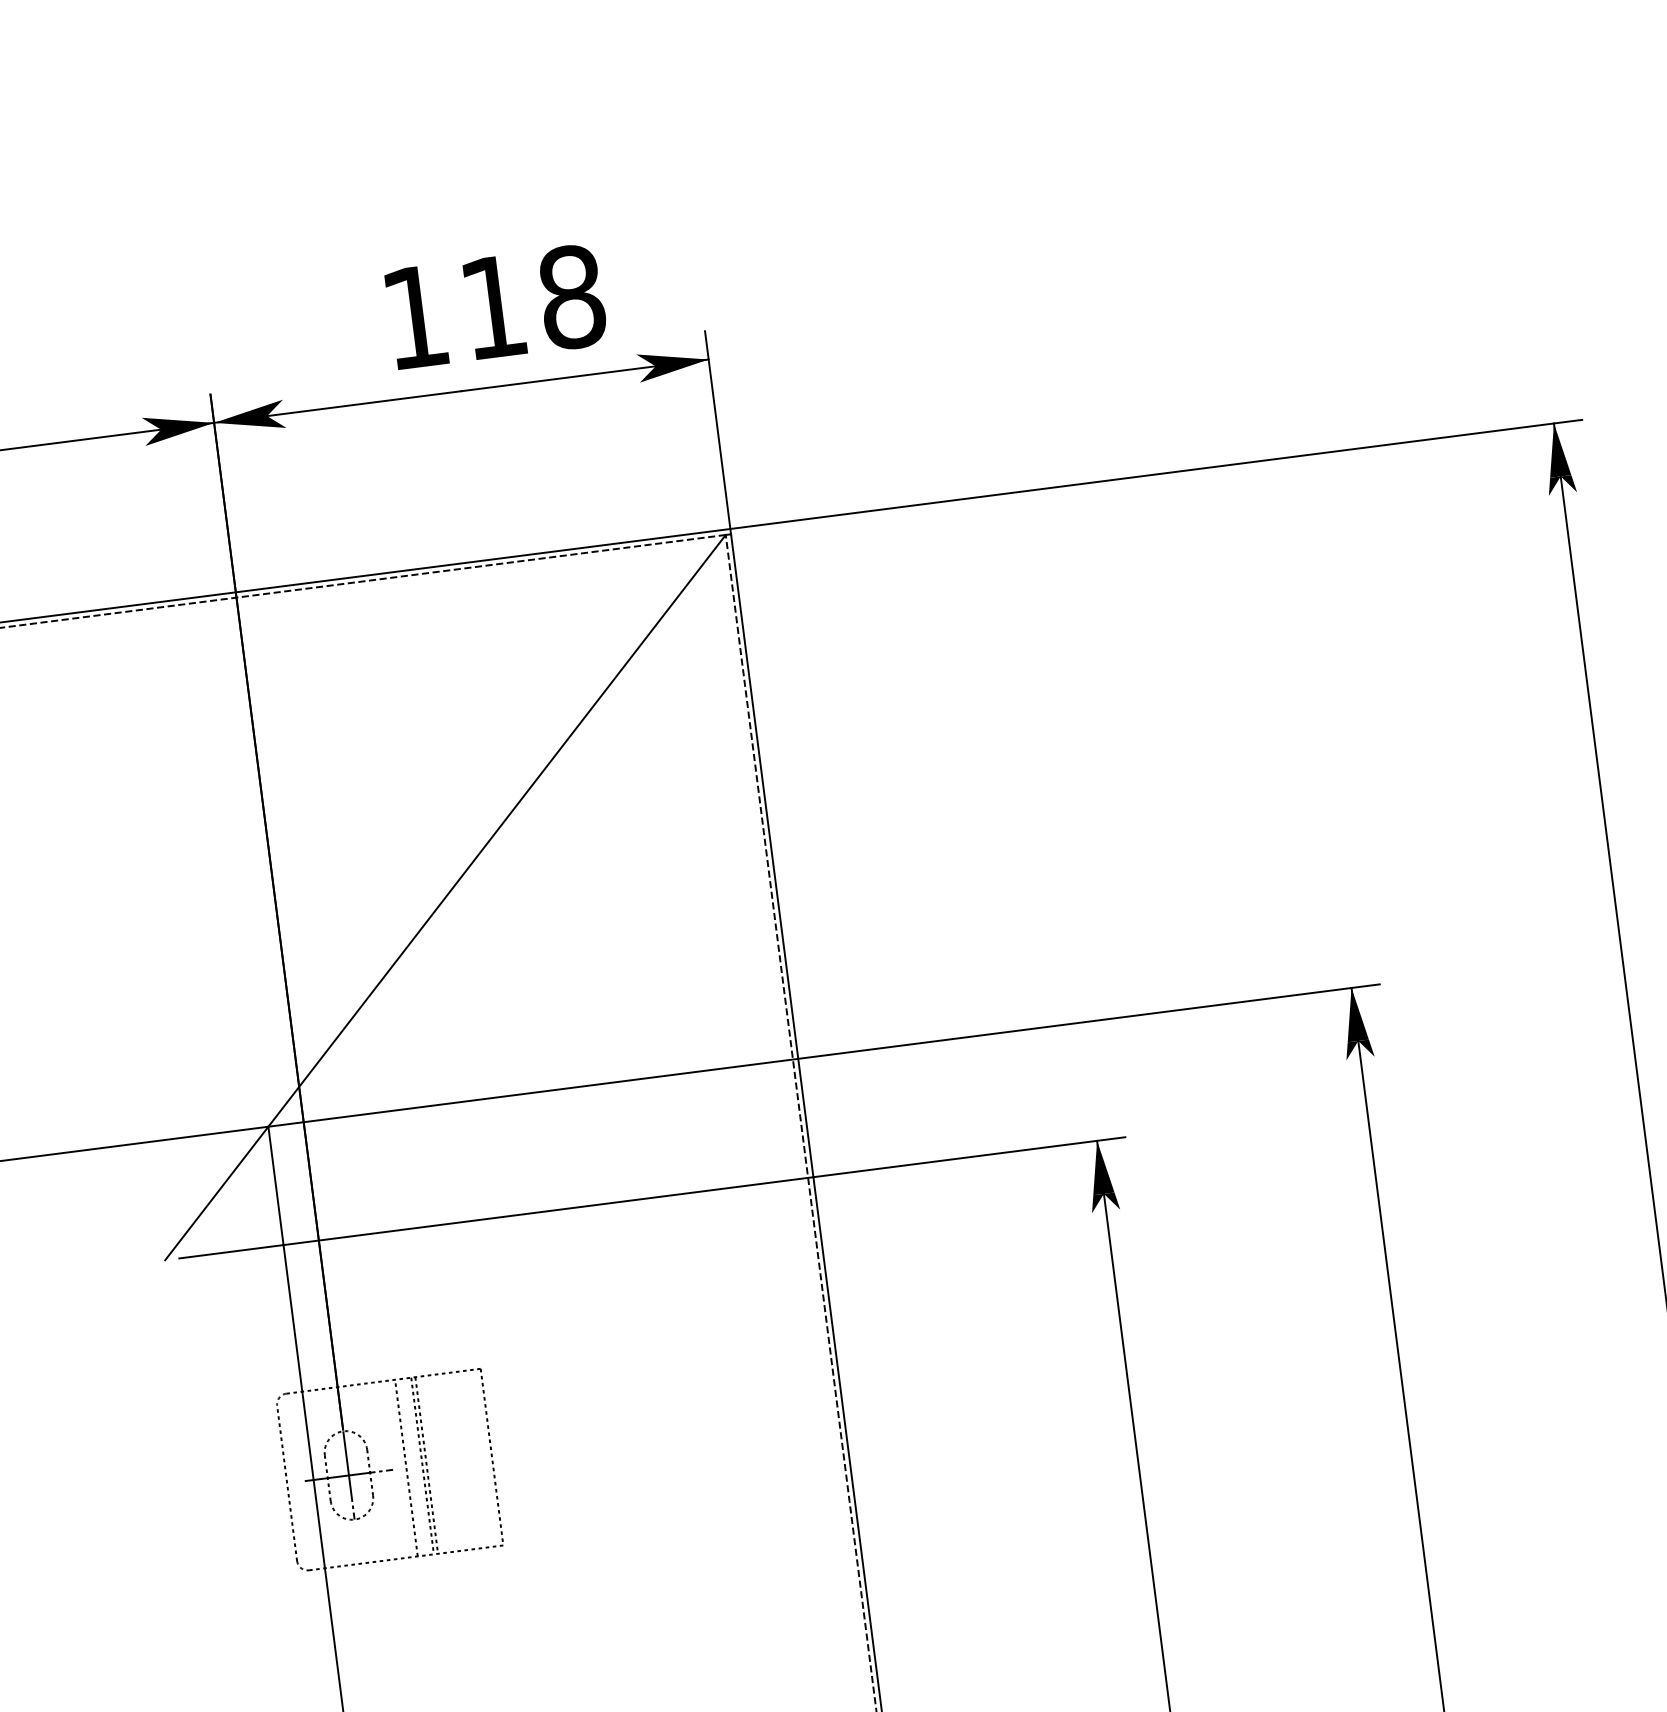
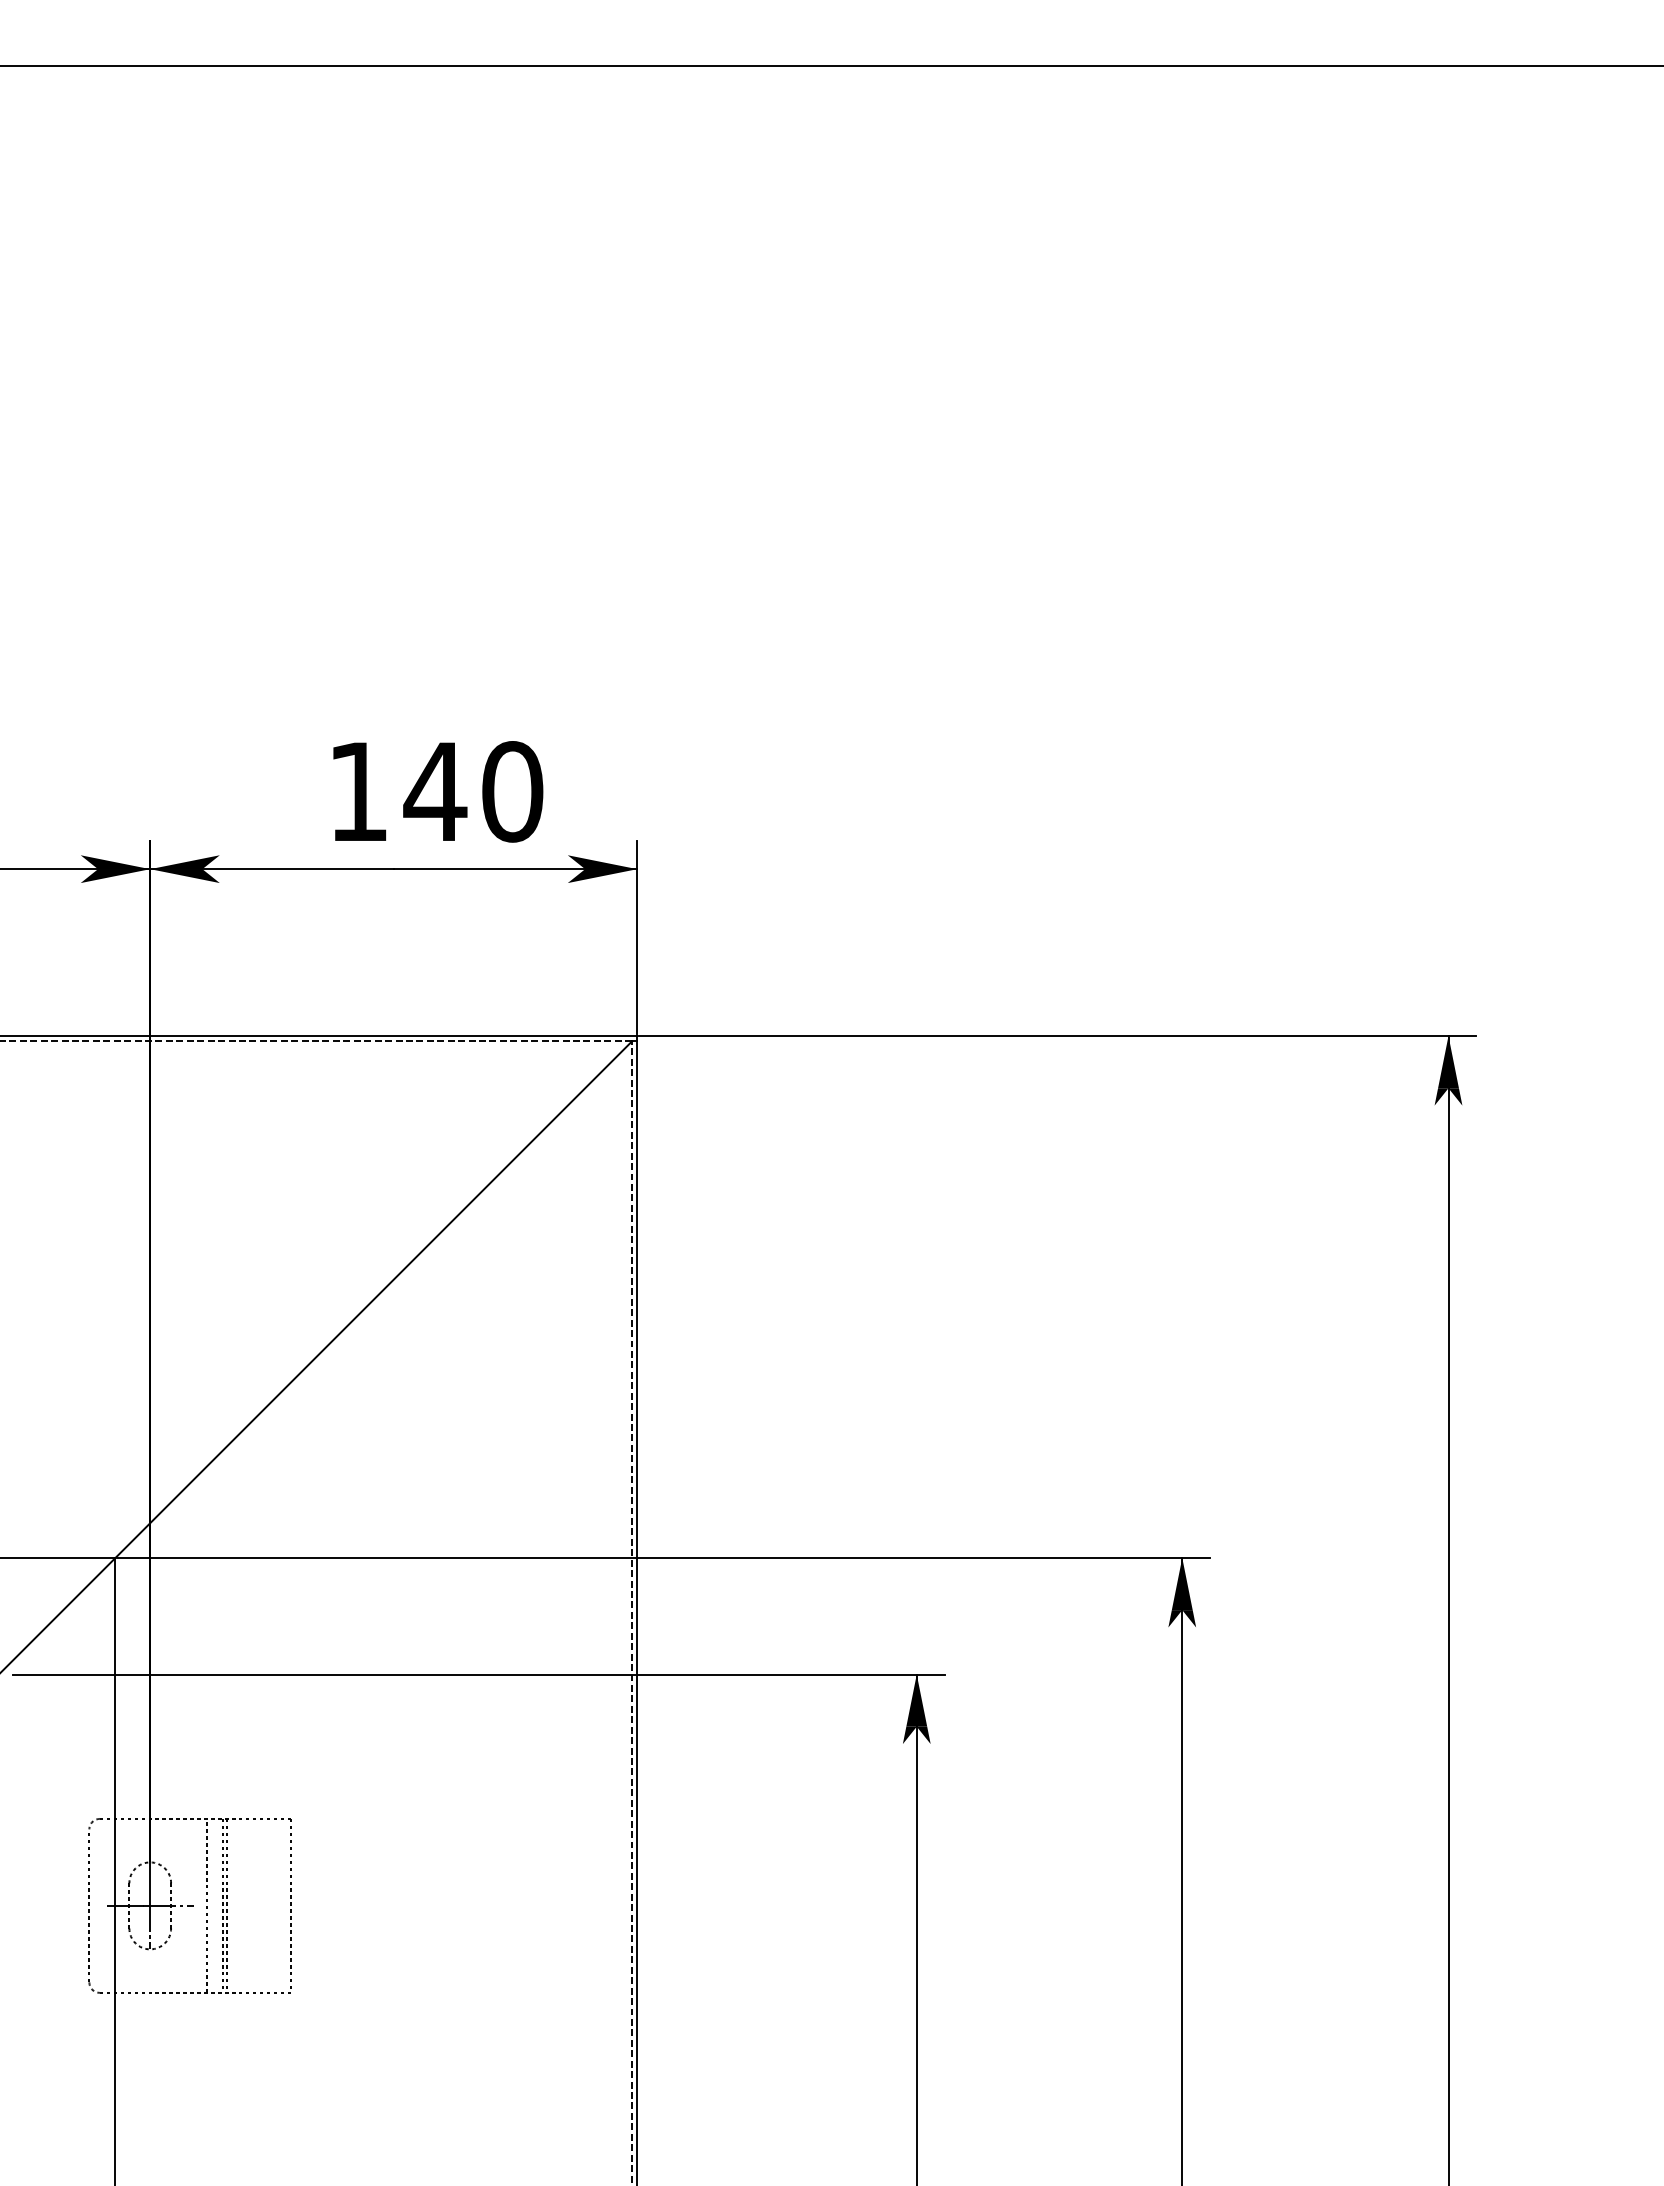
text: (532, 301) -> (473, 791), 118 -> 140

